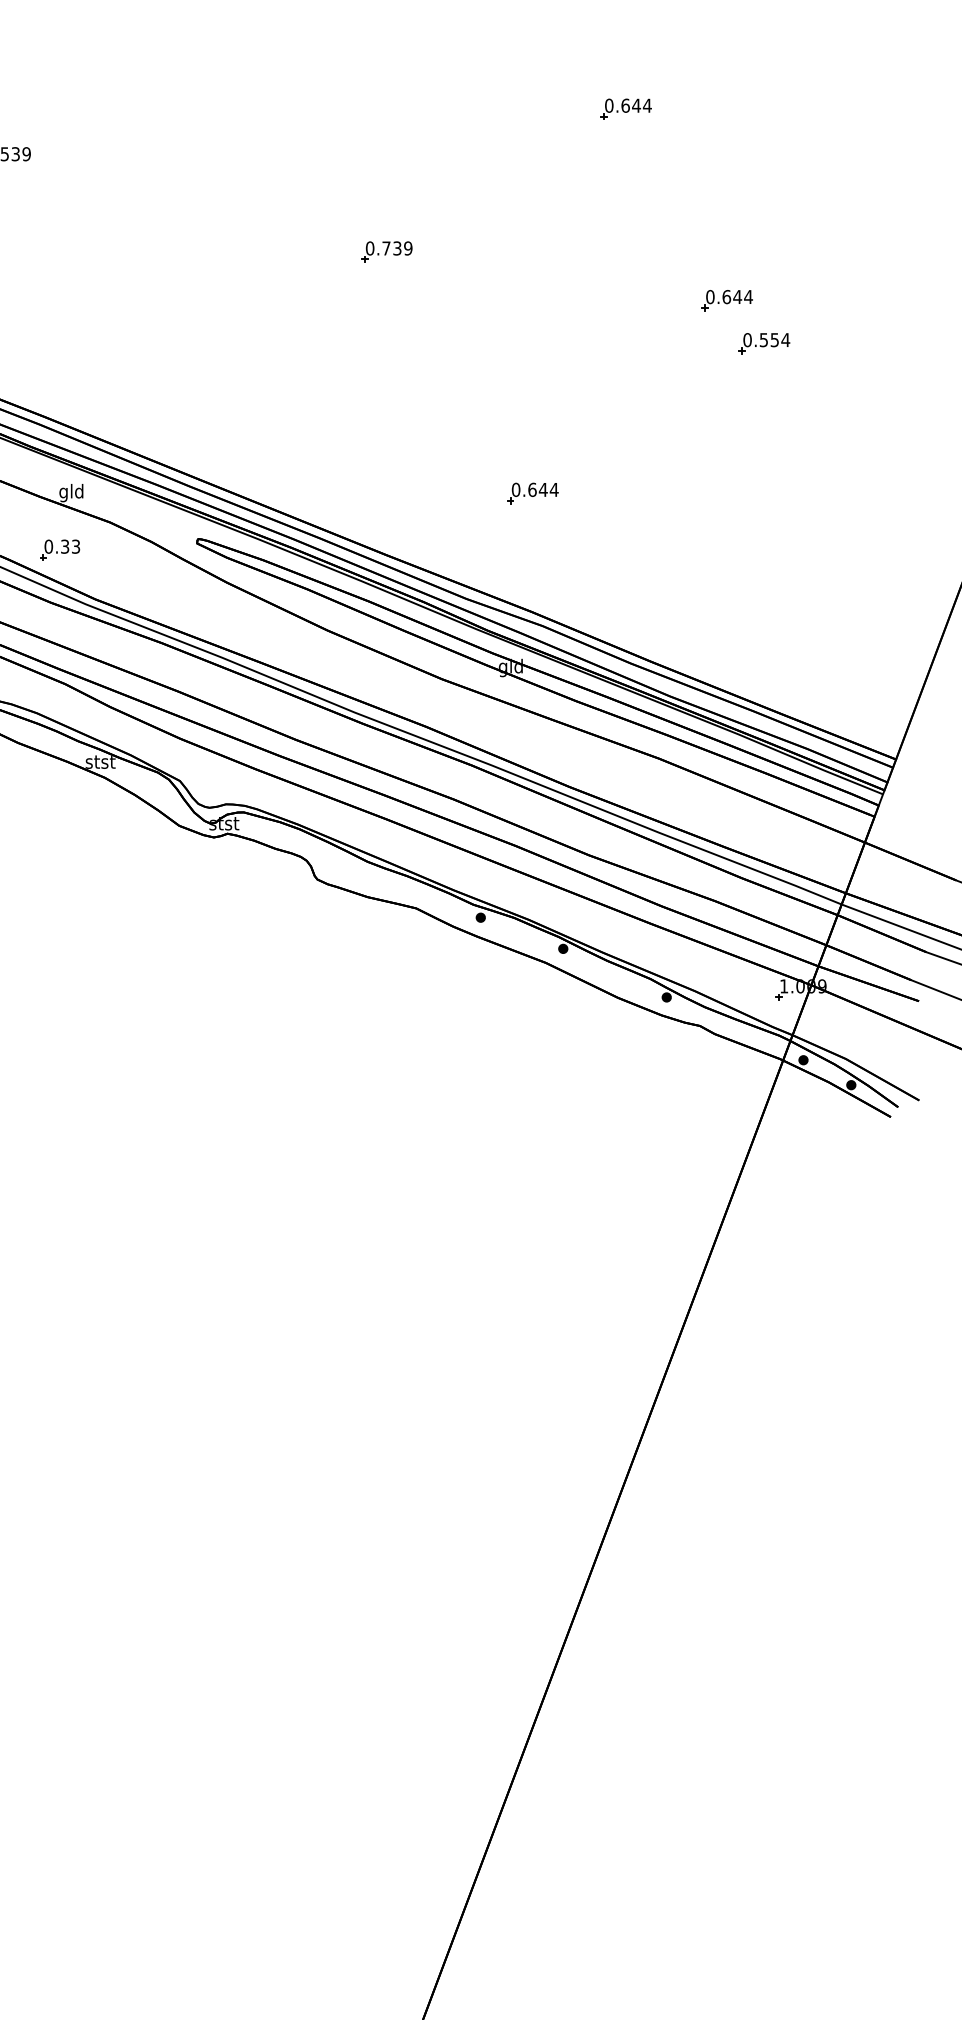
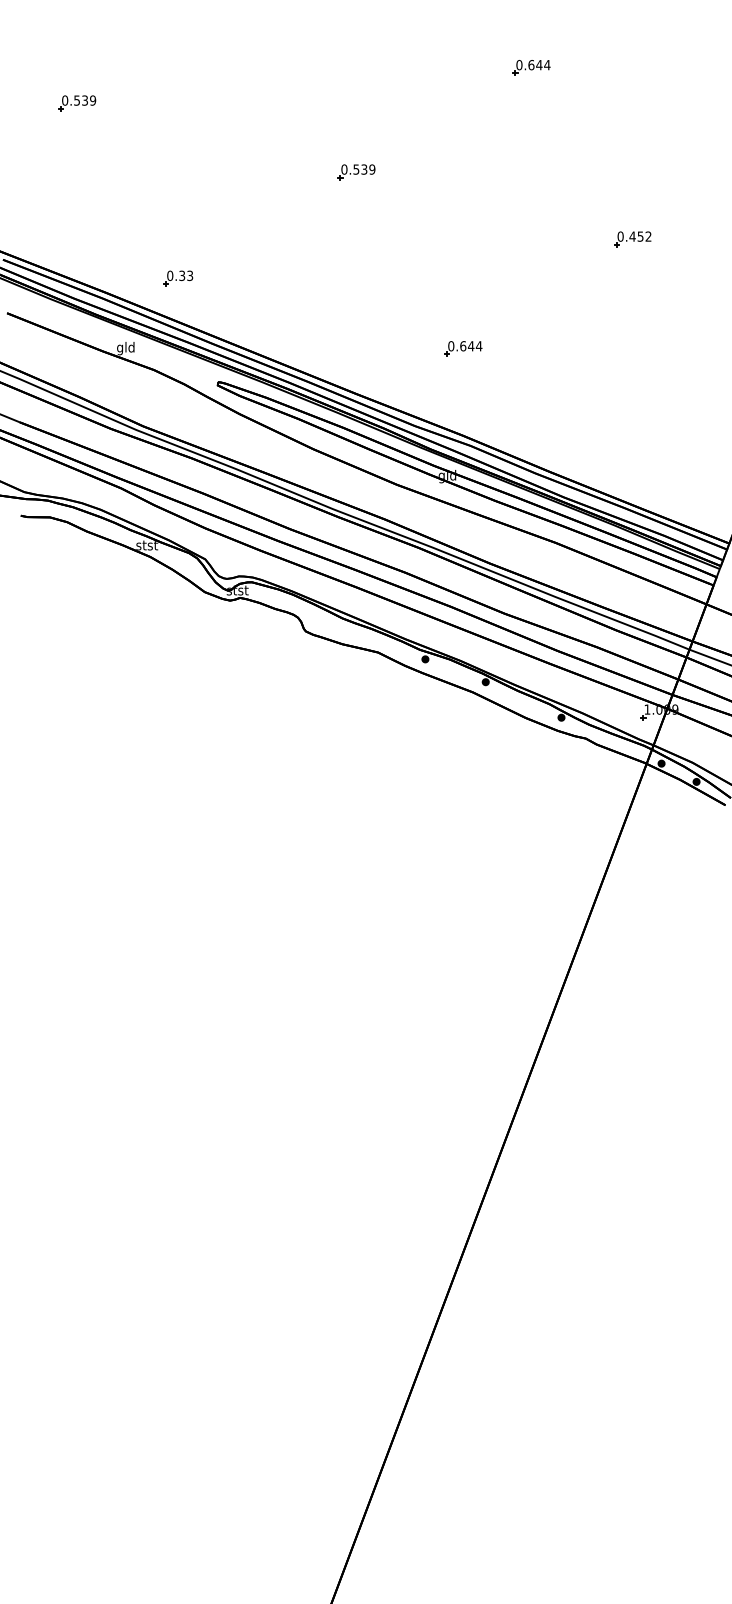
text: (386, 248) -> (356, 169), 0.739 -> 0.539
part: (726, 300) -> (605, 207), removed
text: (774, 339) -> (640, 236), 0.554 -> 0.452
part: (60, 550) -> (178, 278), moved

